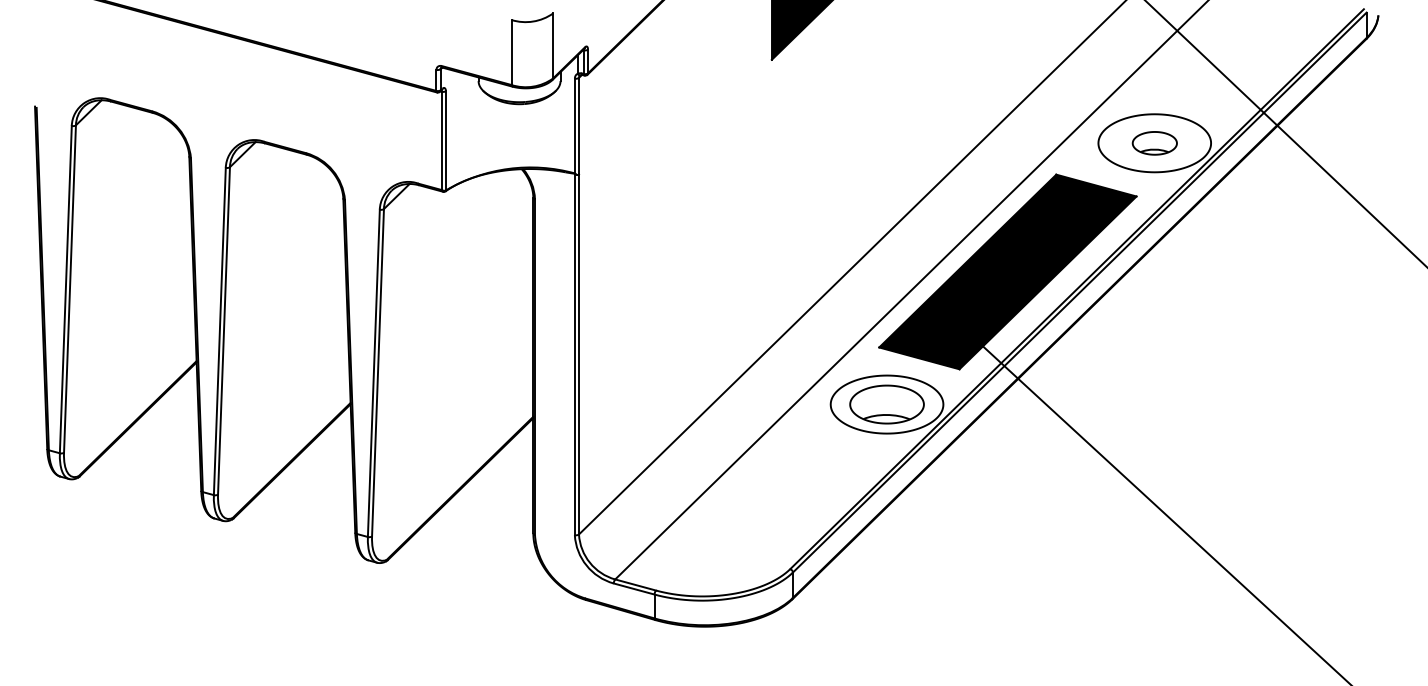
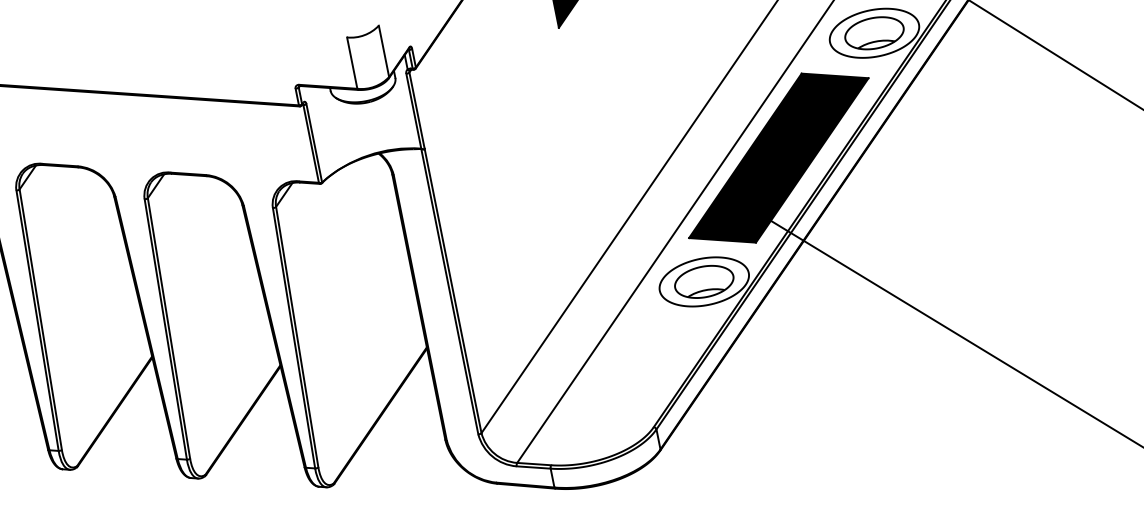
part: (1154, 143) -> (874, 33), size x1.67

